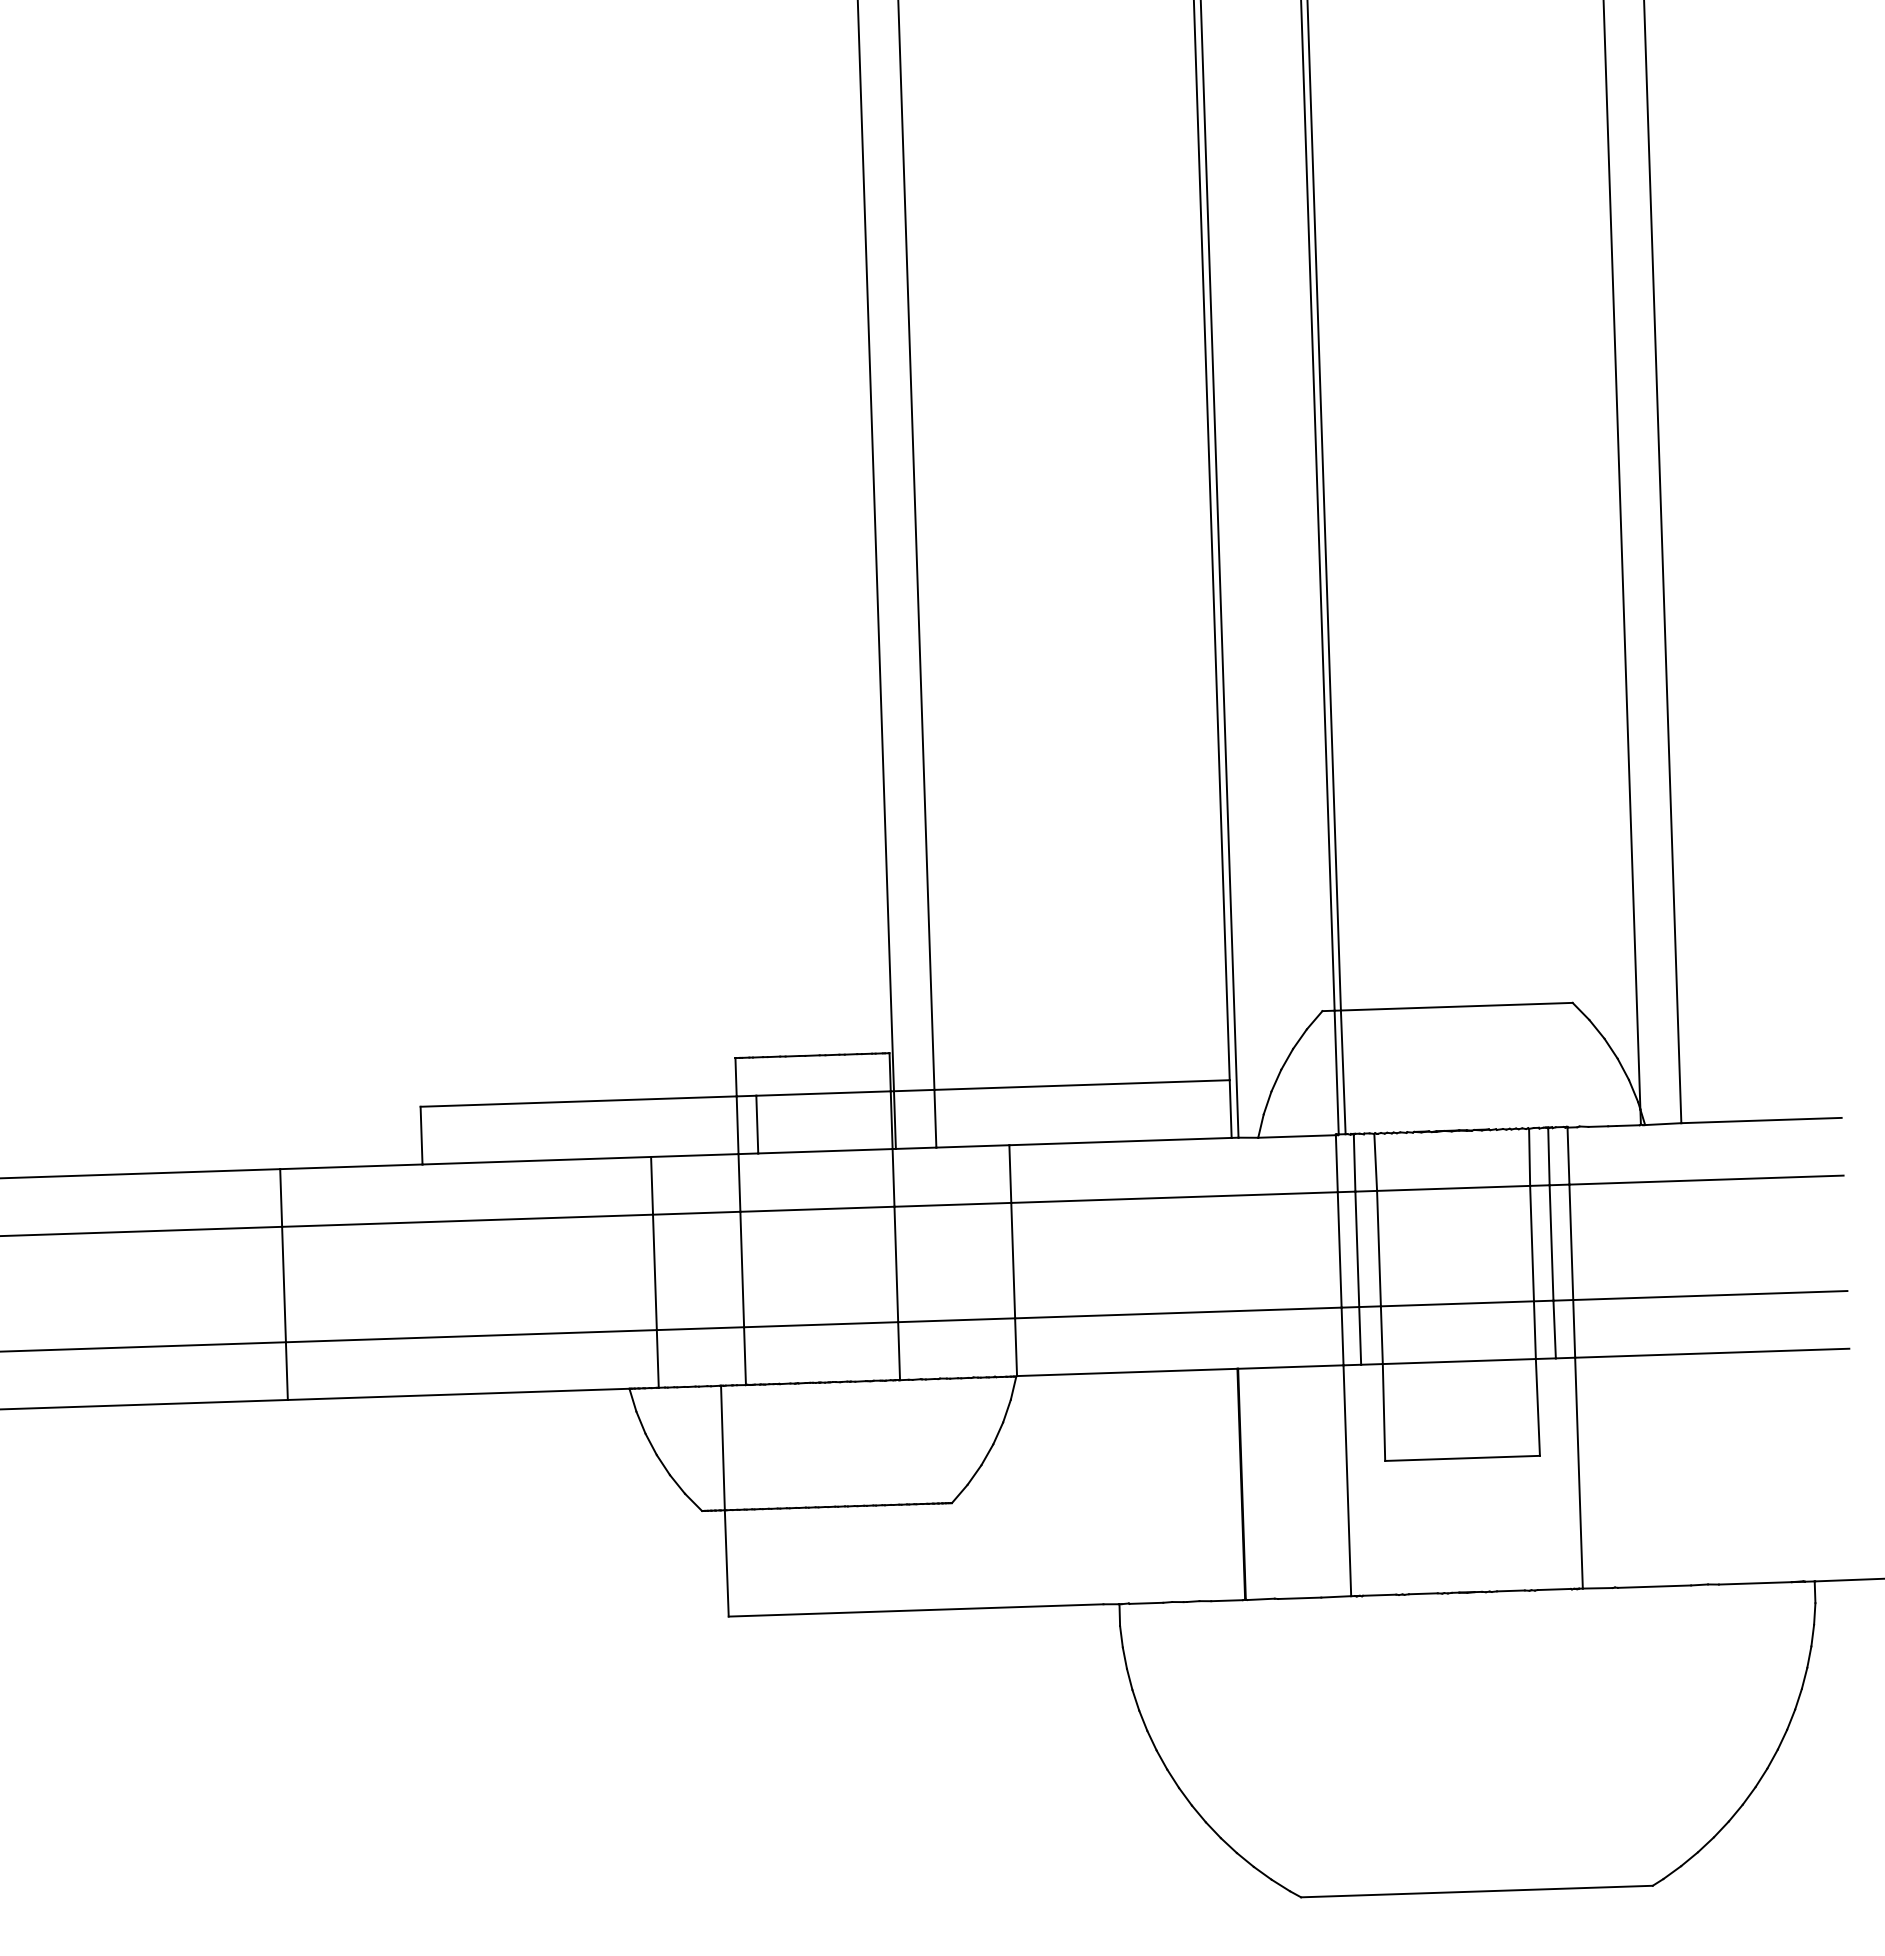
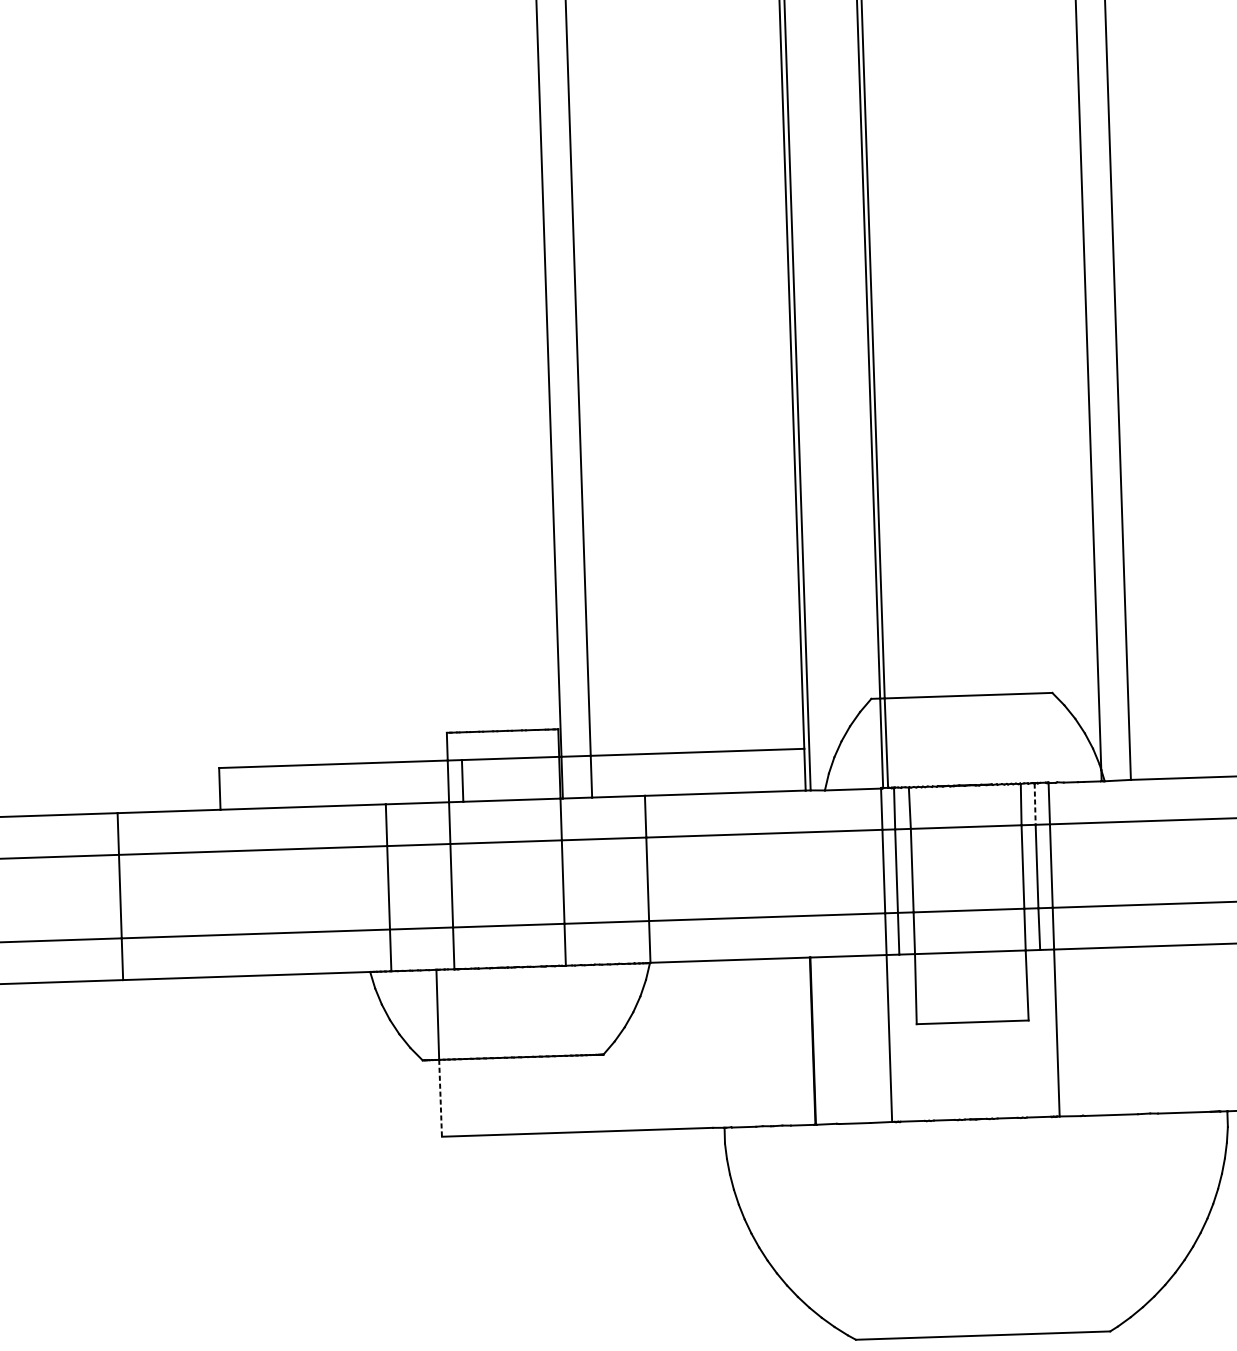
line: (1548, 1156) -> (1034, 804), solid -> dashed
line: (726, 1563) -> (440, 1098), solid -> dashed

